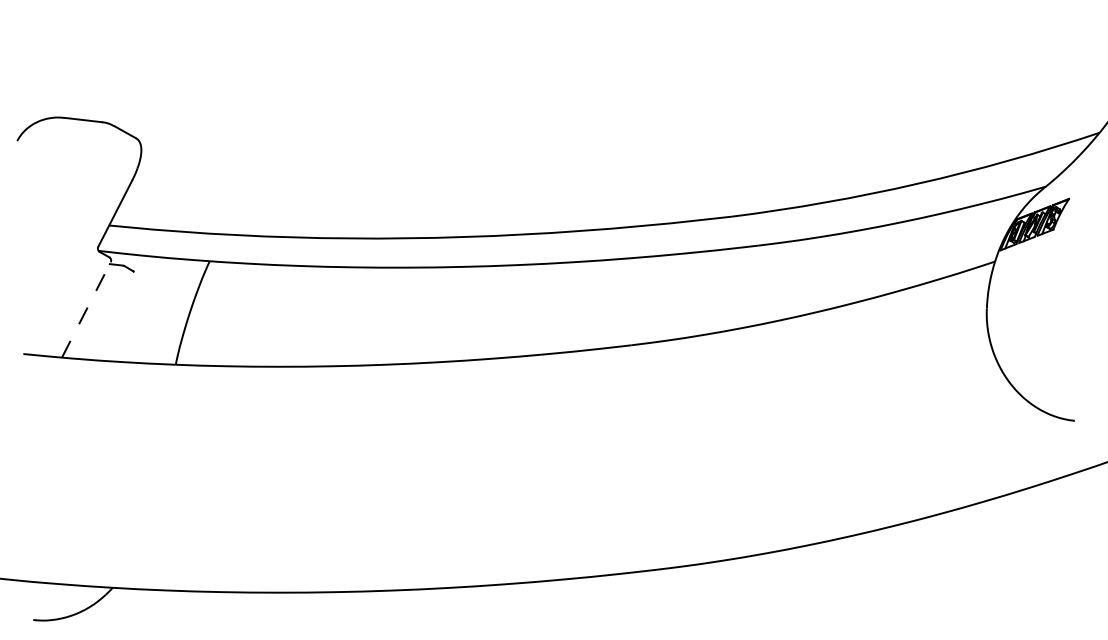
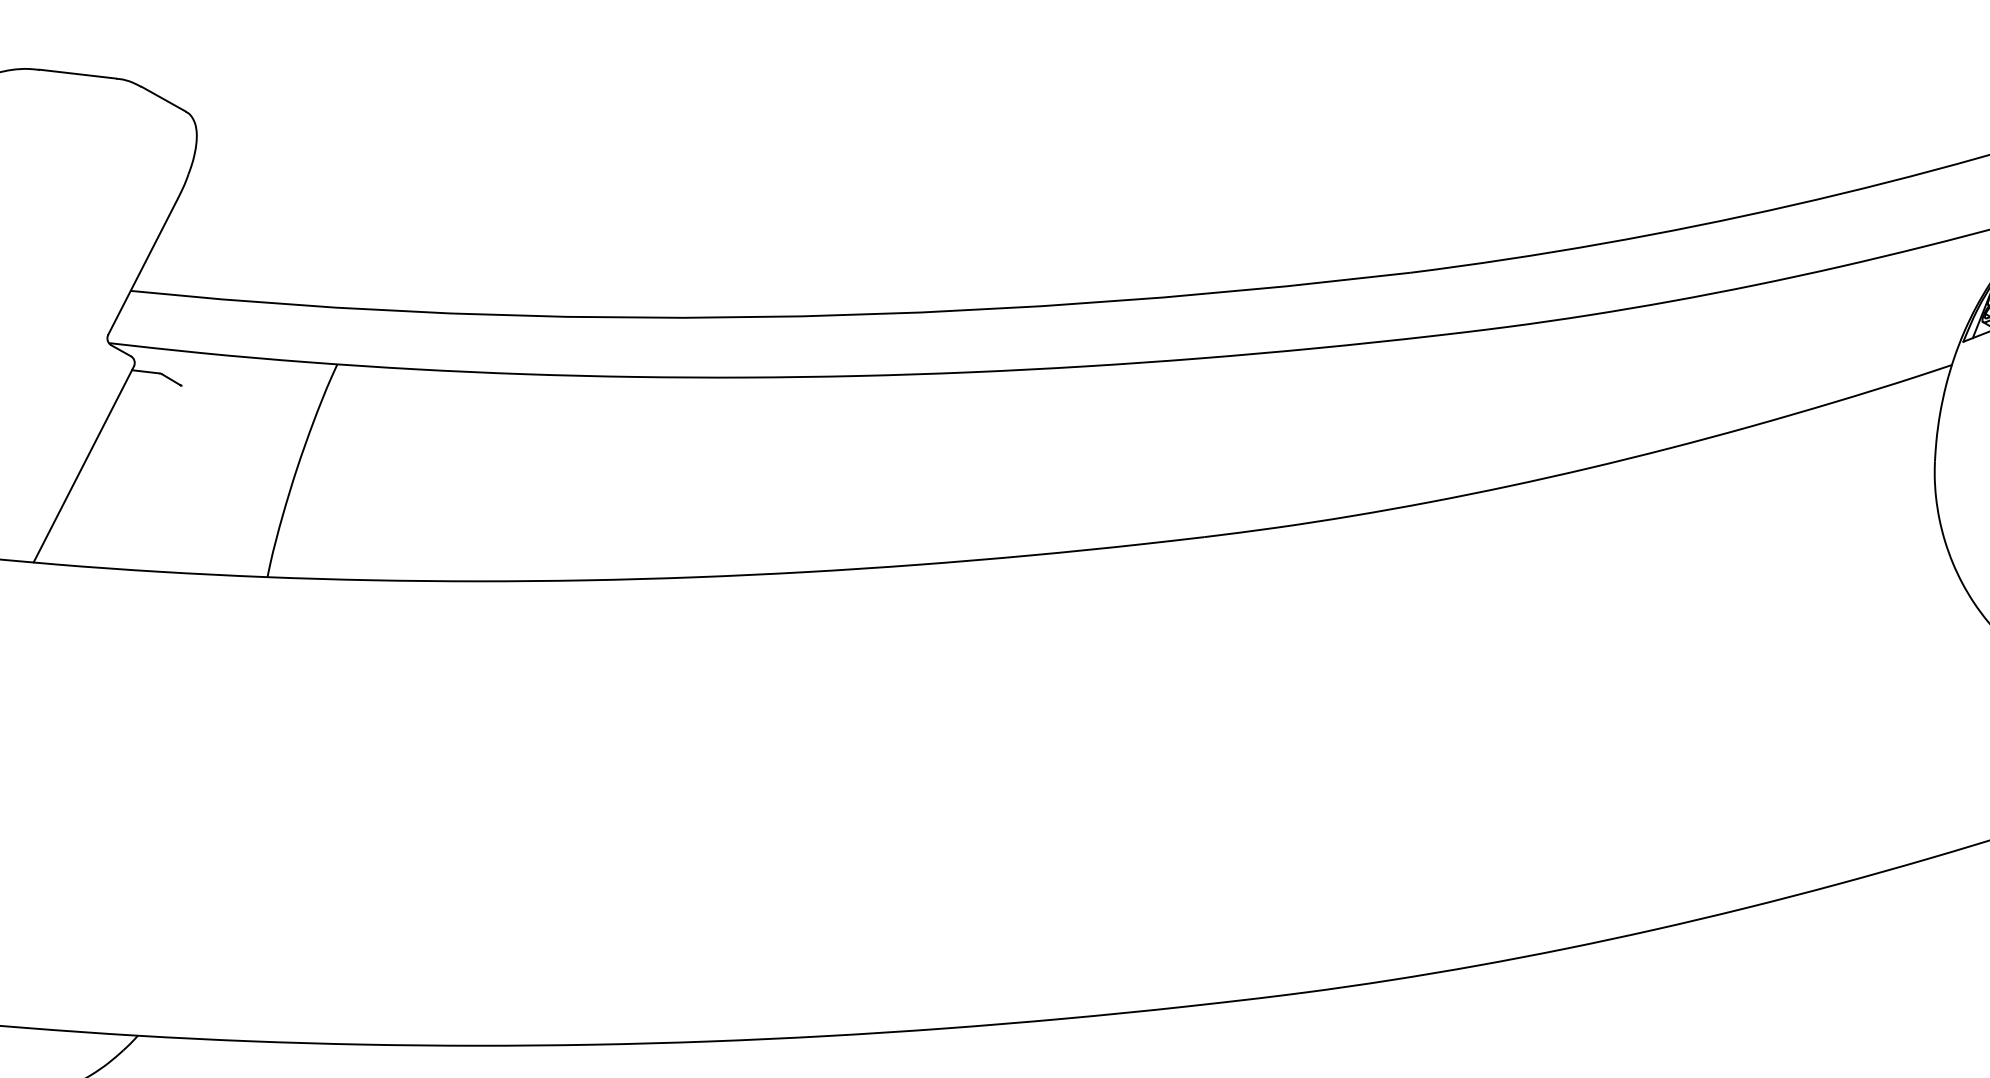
line: (86, 309) -> (83, 463), dashed -> solid

